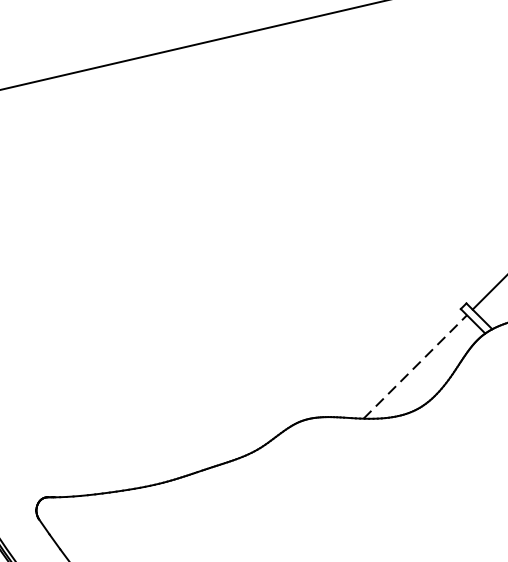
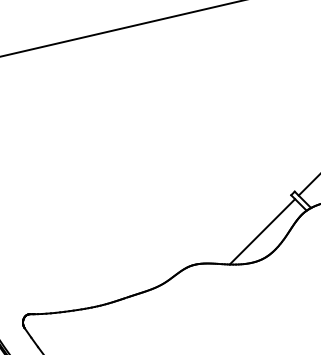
line: (415, 366) -> (262, 231), dashed -> solid

